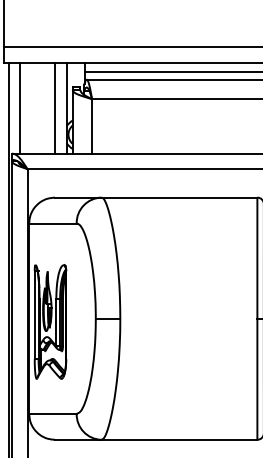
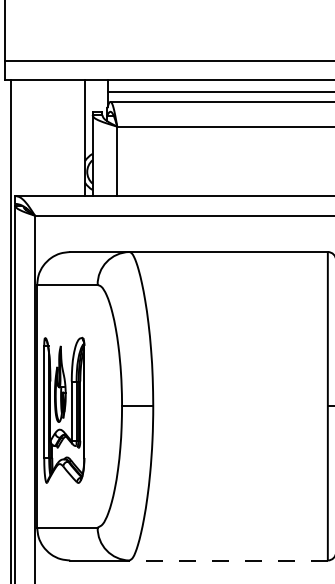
line: (20, 107) -> (25, 137), removed
line: (55, 107) -> (70, 137), removed
line: (179, 439) -> (228, 560), solid -> dashed

